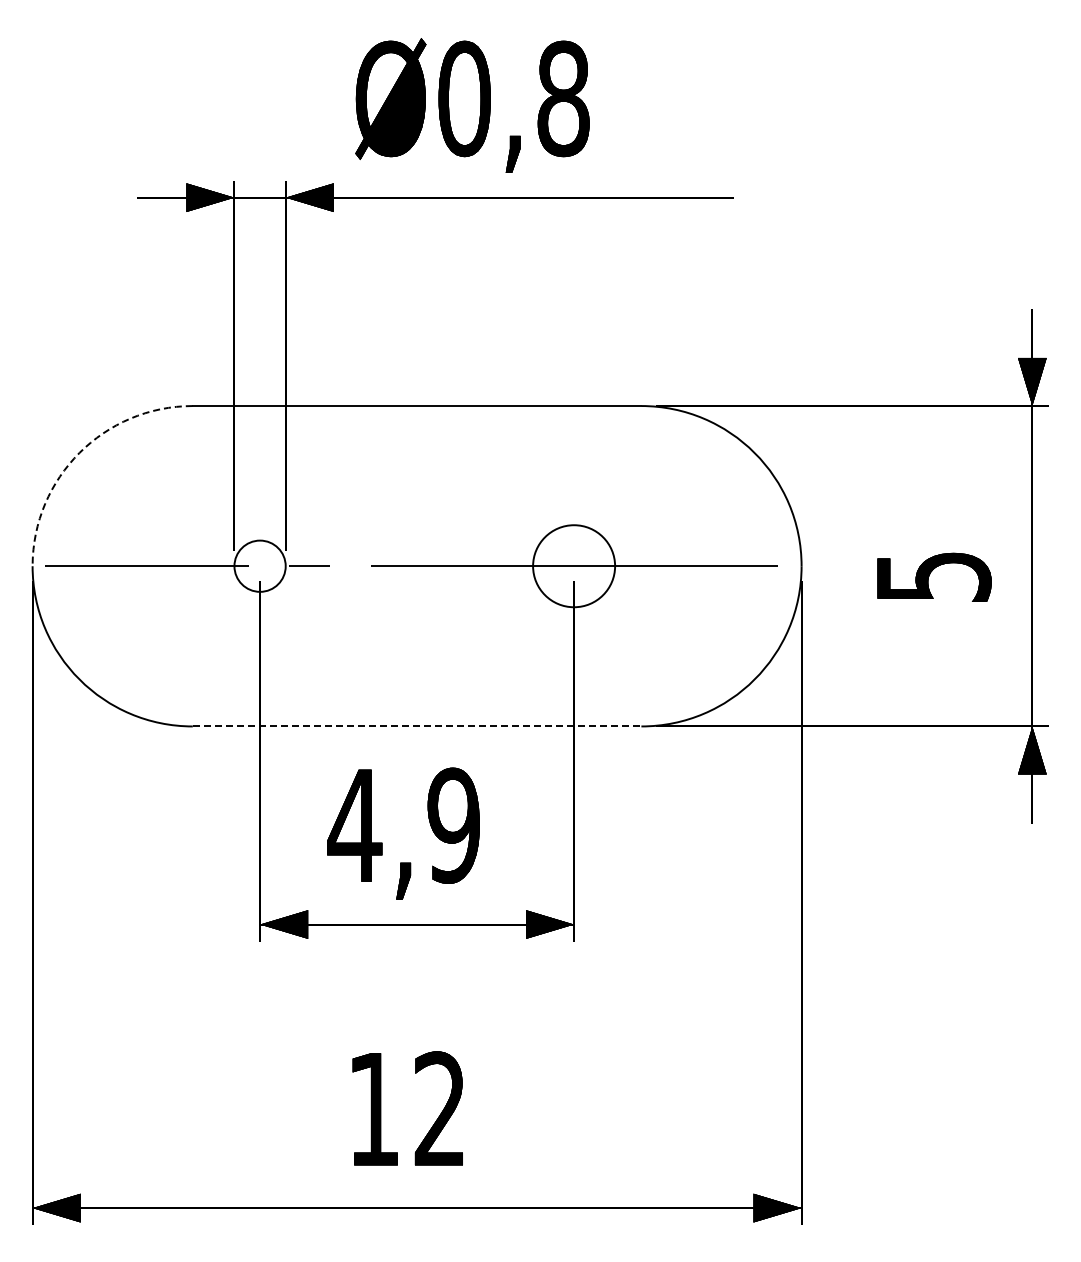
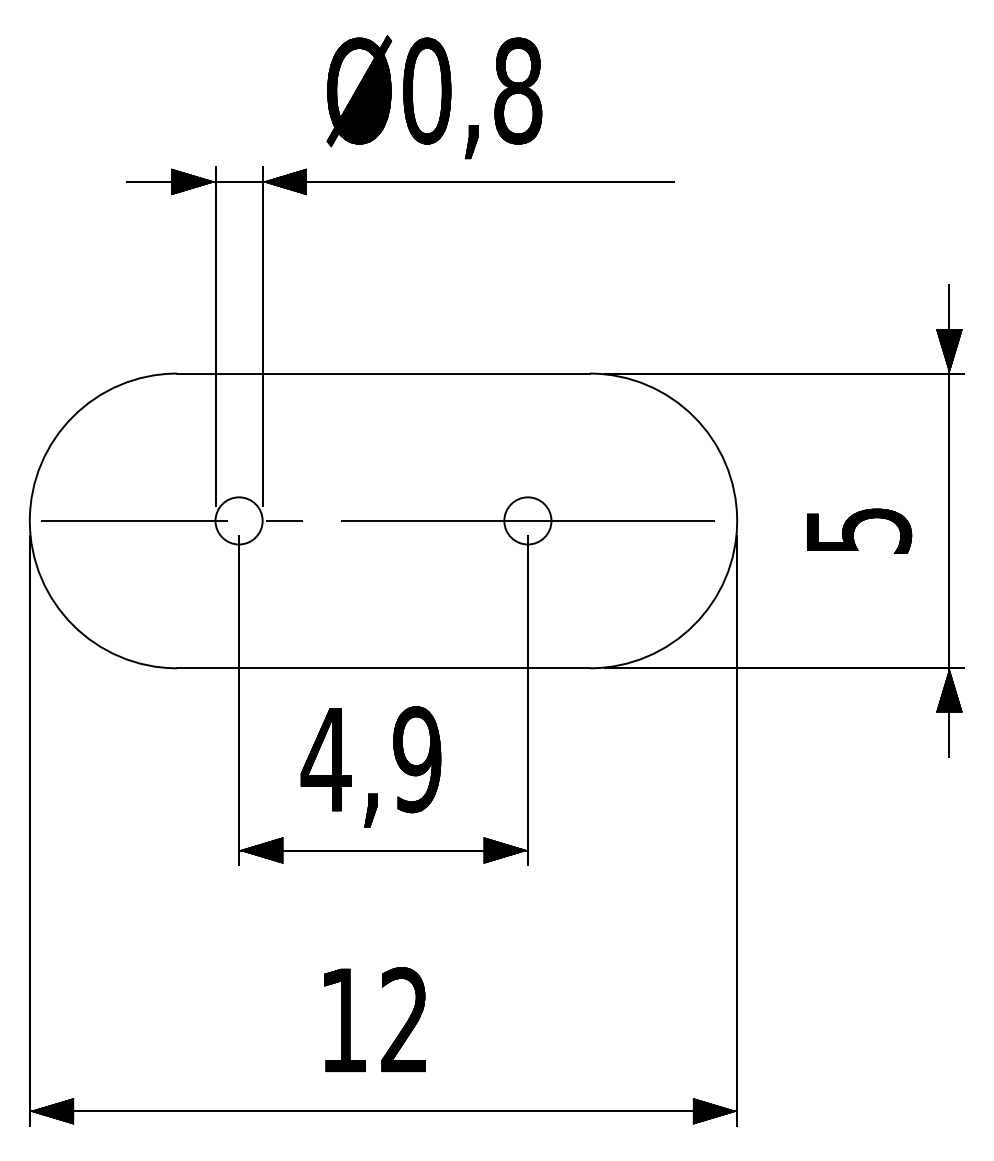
arc: (79, 452) -> (72, 416), dashed -> solid
circle: (573, 565) -> (527, 520), size x0.62
line: (417, 726) -> (383, 668), dashed -> solid

